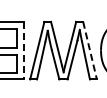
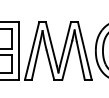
line: (23, 50) -> (18, 50), dashed -> solid
line: (89, 50) -> (84, 50), dashed -> solid

